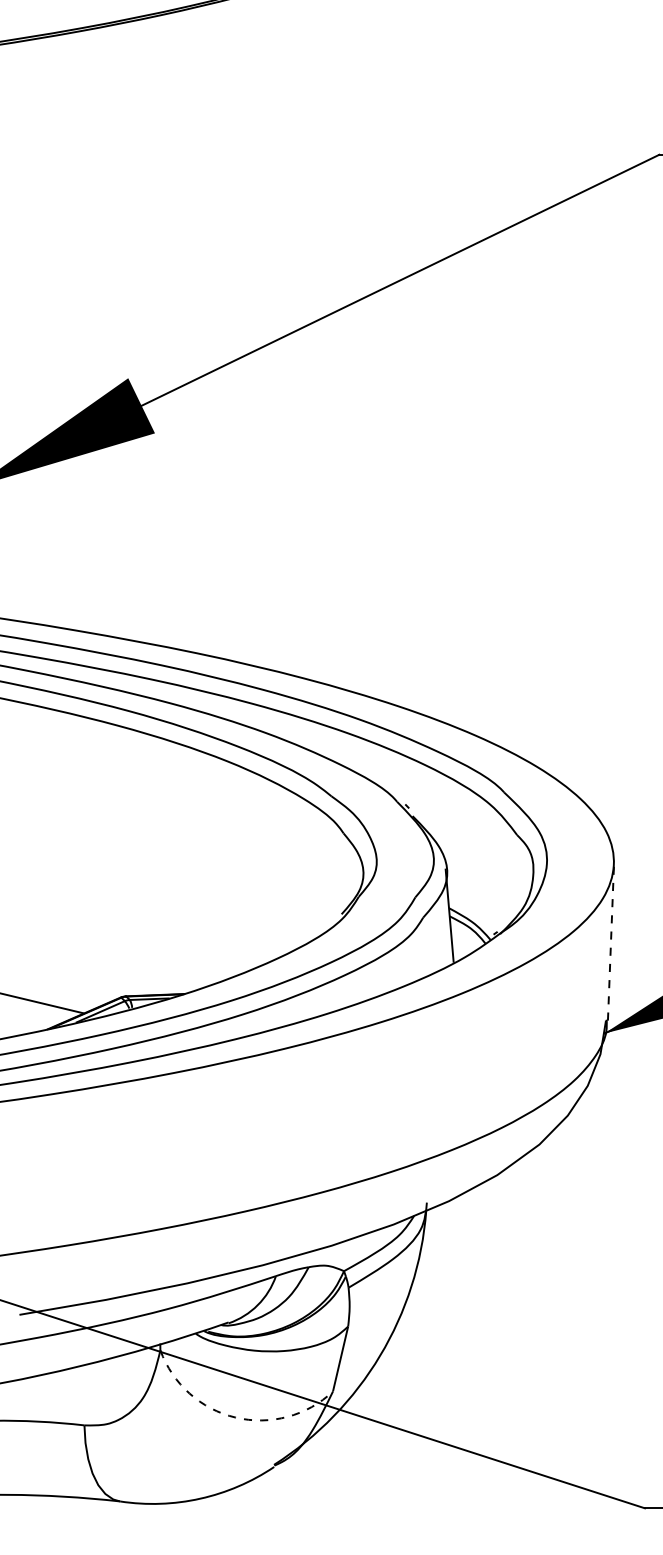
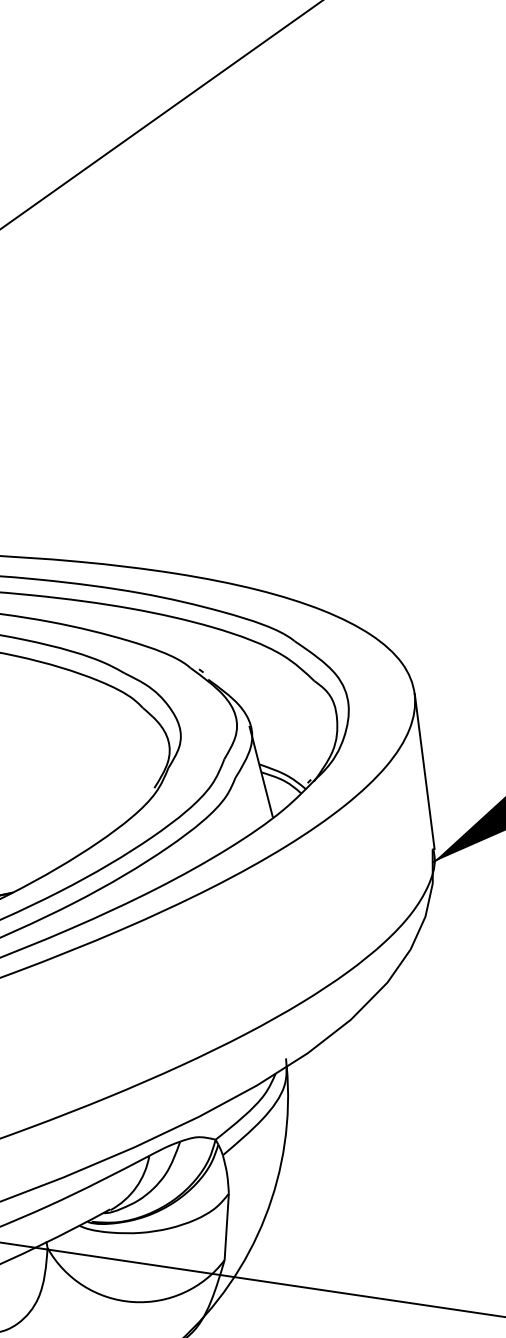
line: (610, 942) -> (424, 771), dashed -> solid
arc: (235, 1417) -> (132, 1301), dashed -> solid

